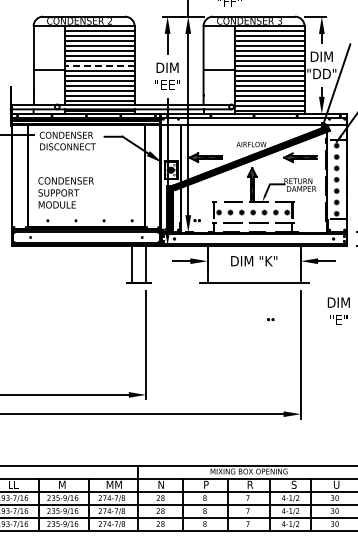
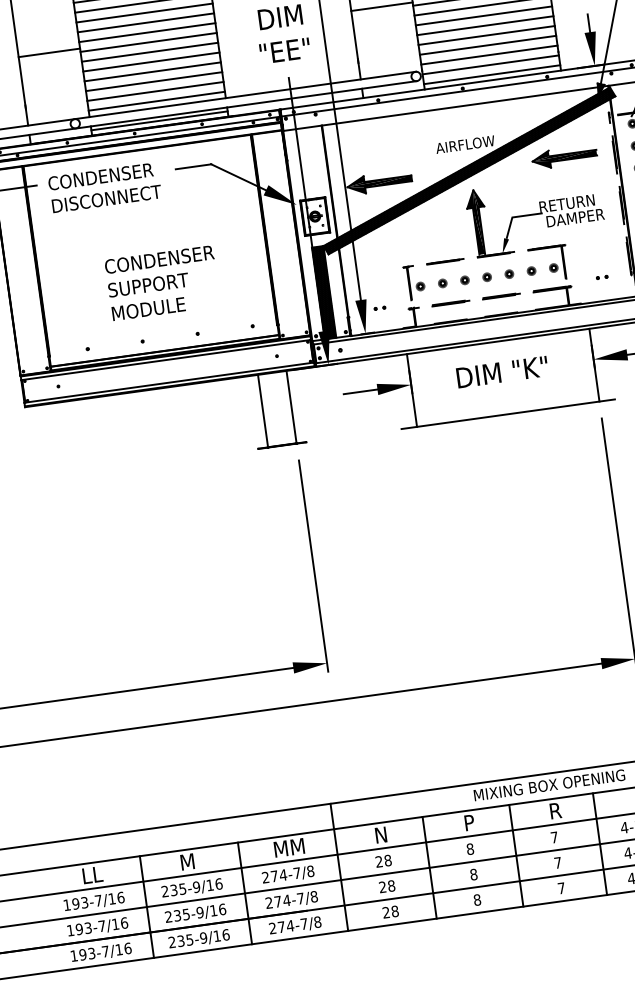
line: (99, 66) -> (146, 33), dashed -> solid
text: (65, 192) -> (161, 282), moved
part: (270, 319) -> (601, 277), moved

